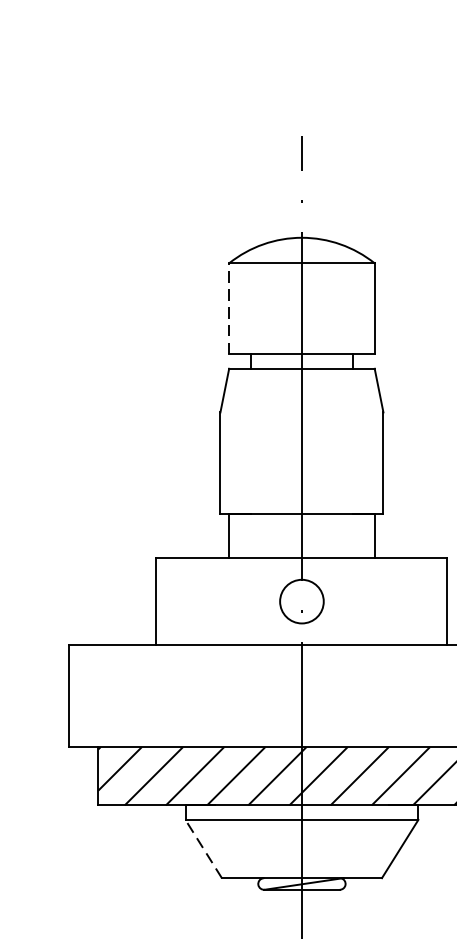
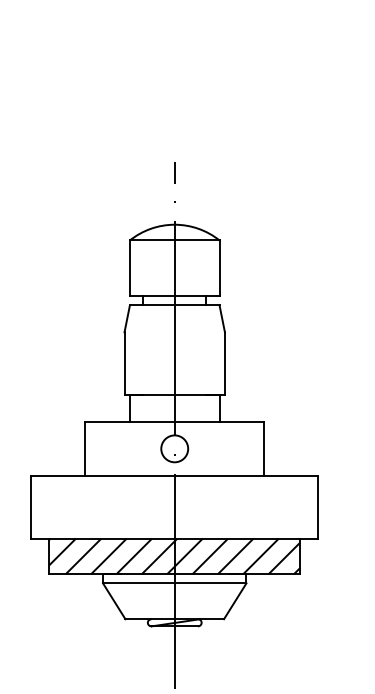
line: (228, 308) -> (129, 268), dashed -> solid
line: (202, 847) -> (113, 600), dashed -> solid

